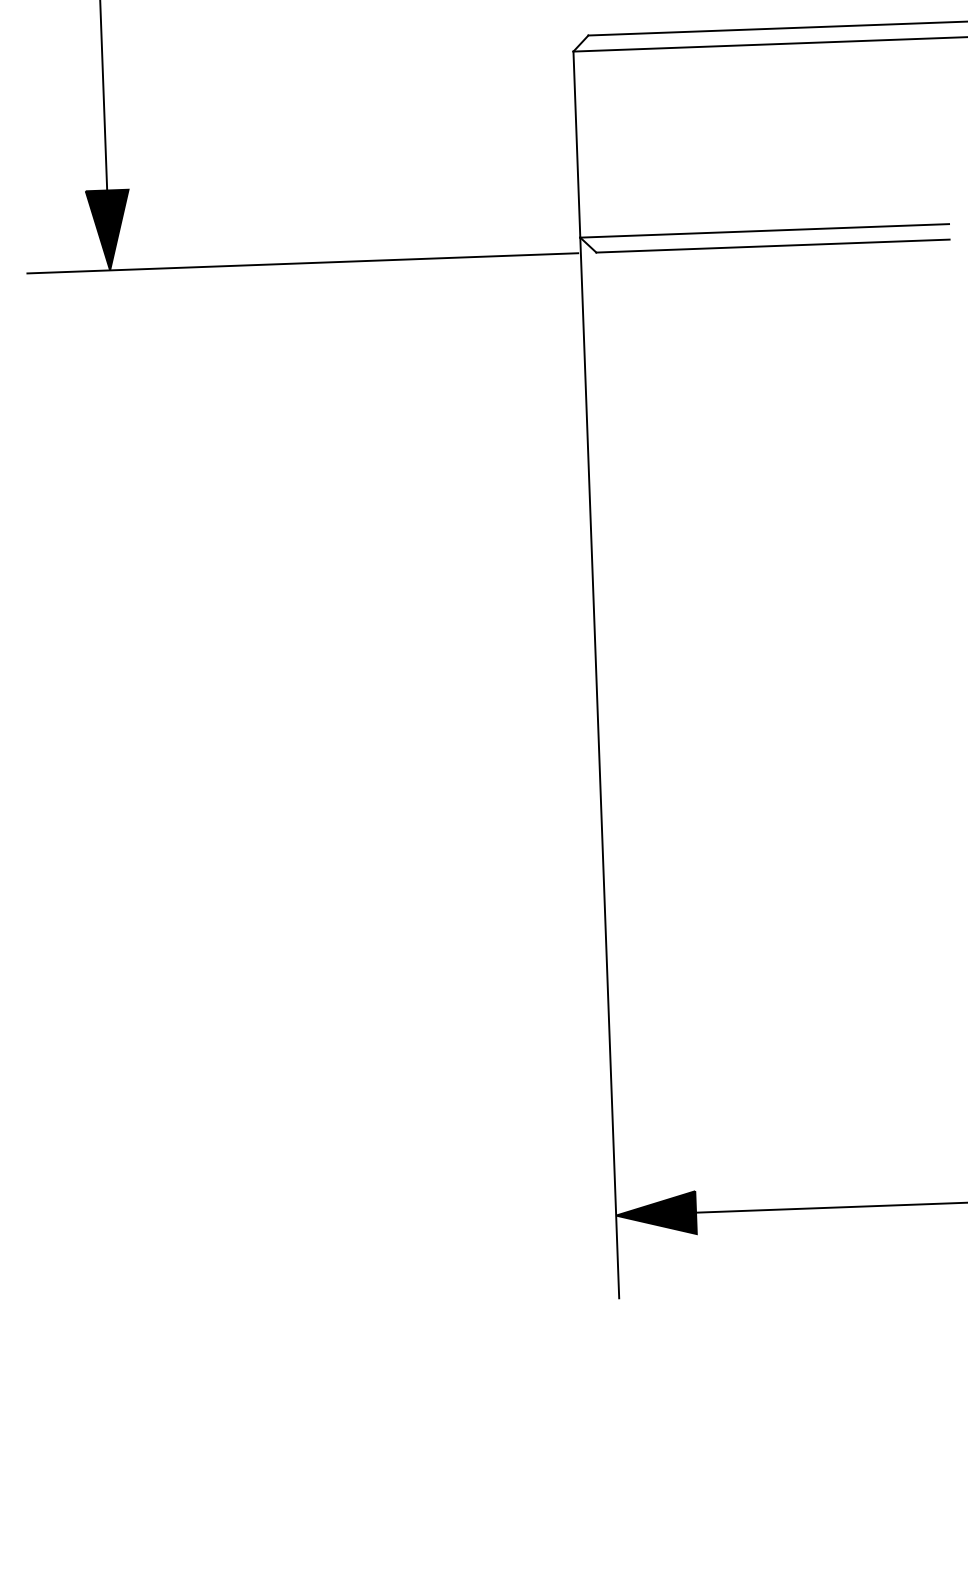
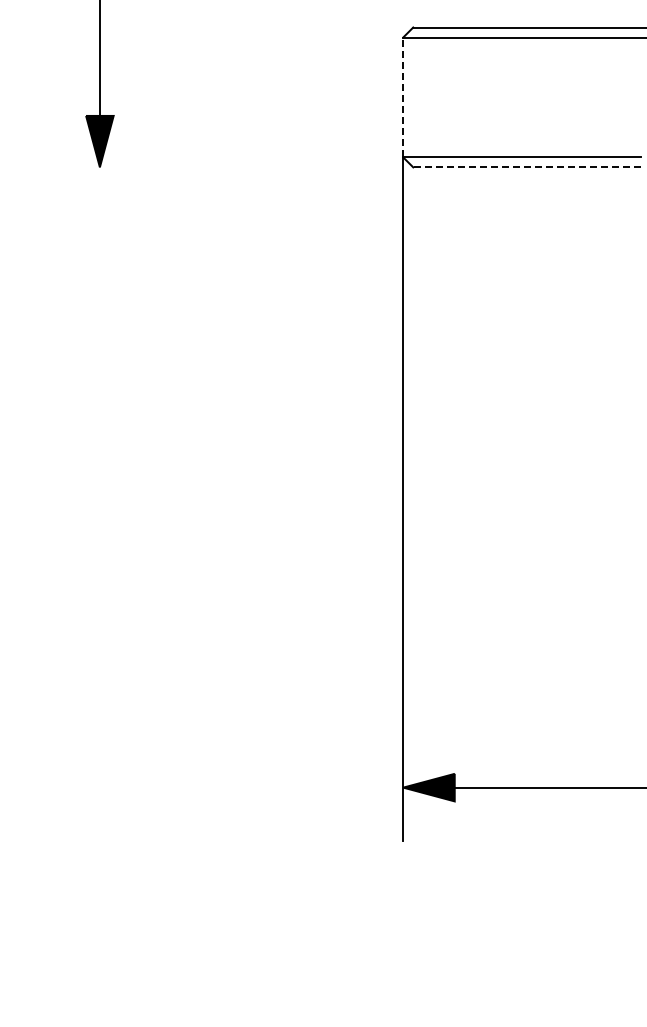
line: (577, 144) -> (403, 97), solid -> dashed
line: (773, 246) -> (527, 167), solid -> dashed
line: (301, 263) -> (223, 167), removed

